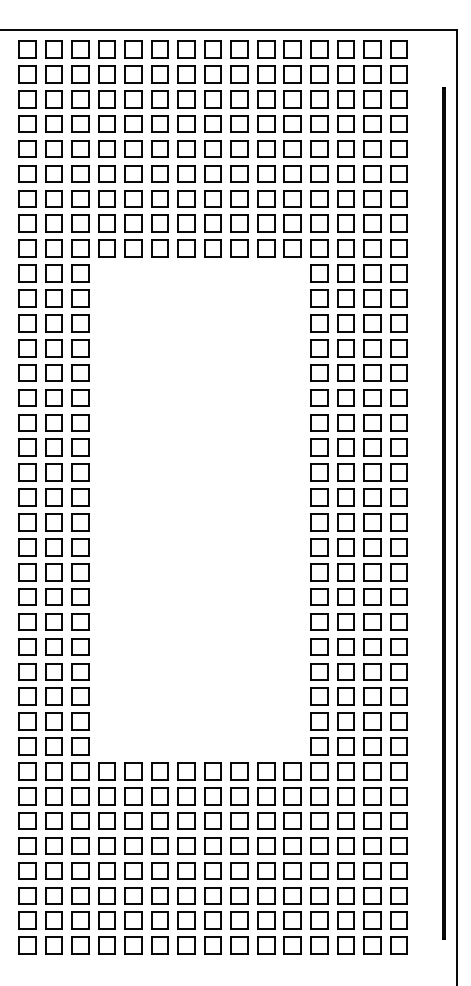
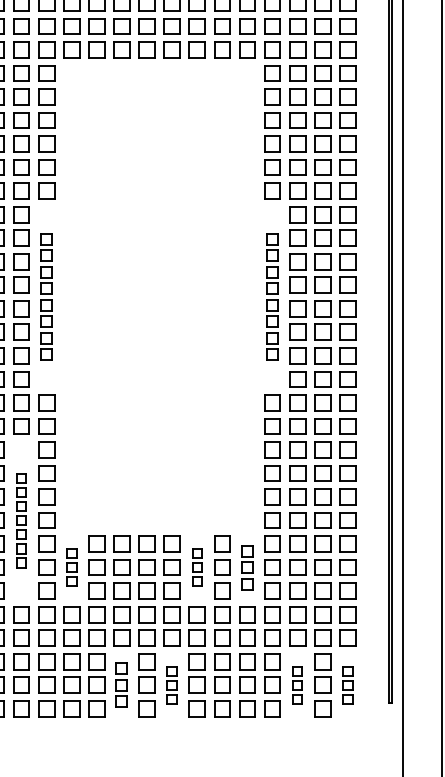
part: (80, 509) -> (46, 296), size x0.7
part: (319, 509) -> (272, 296), size x0.7
part: (53, 746) -> (21, 520), size x0.6
part: (106, 795) -> (71, 566), size x0.6
part: (239, 795) -> (197, 566), size x0.6
part: (292, 795) -> (247, 566), size x0.7
part: (159, 920) -> (121, 685), size x0.7
part: (212, 920) -> (171, 685), size x0.6
part: (345, 920) -> (297, 685), size x0.6
part: (398, 920) -> (347, 685), size x0.6

